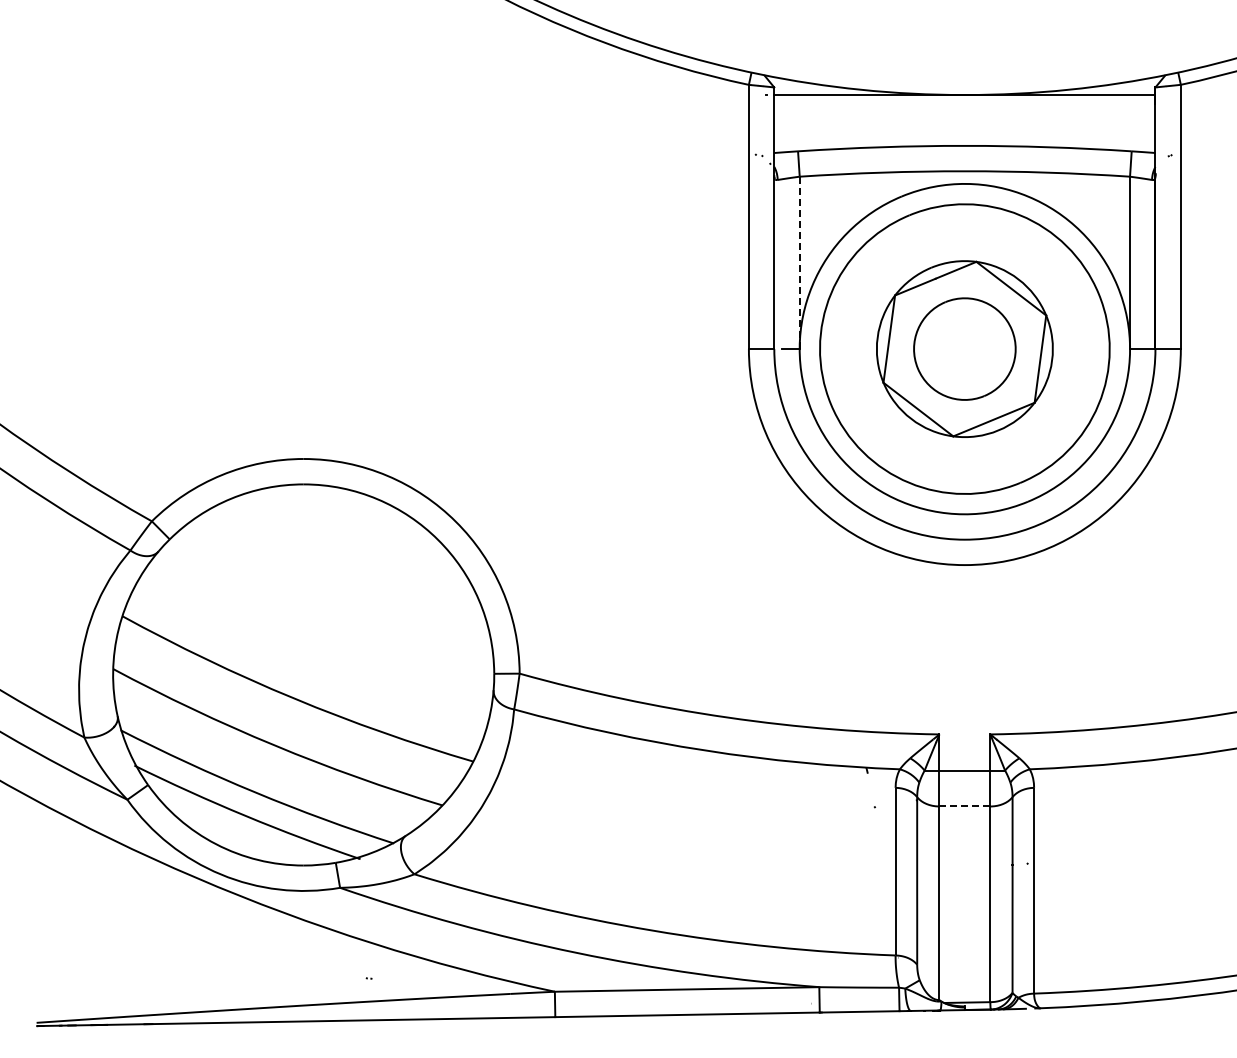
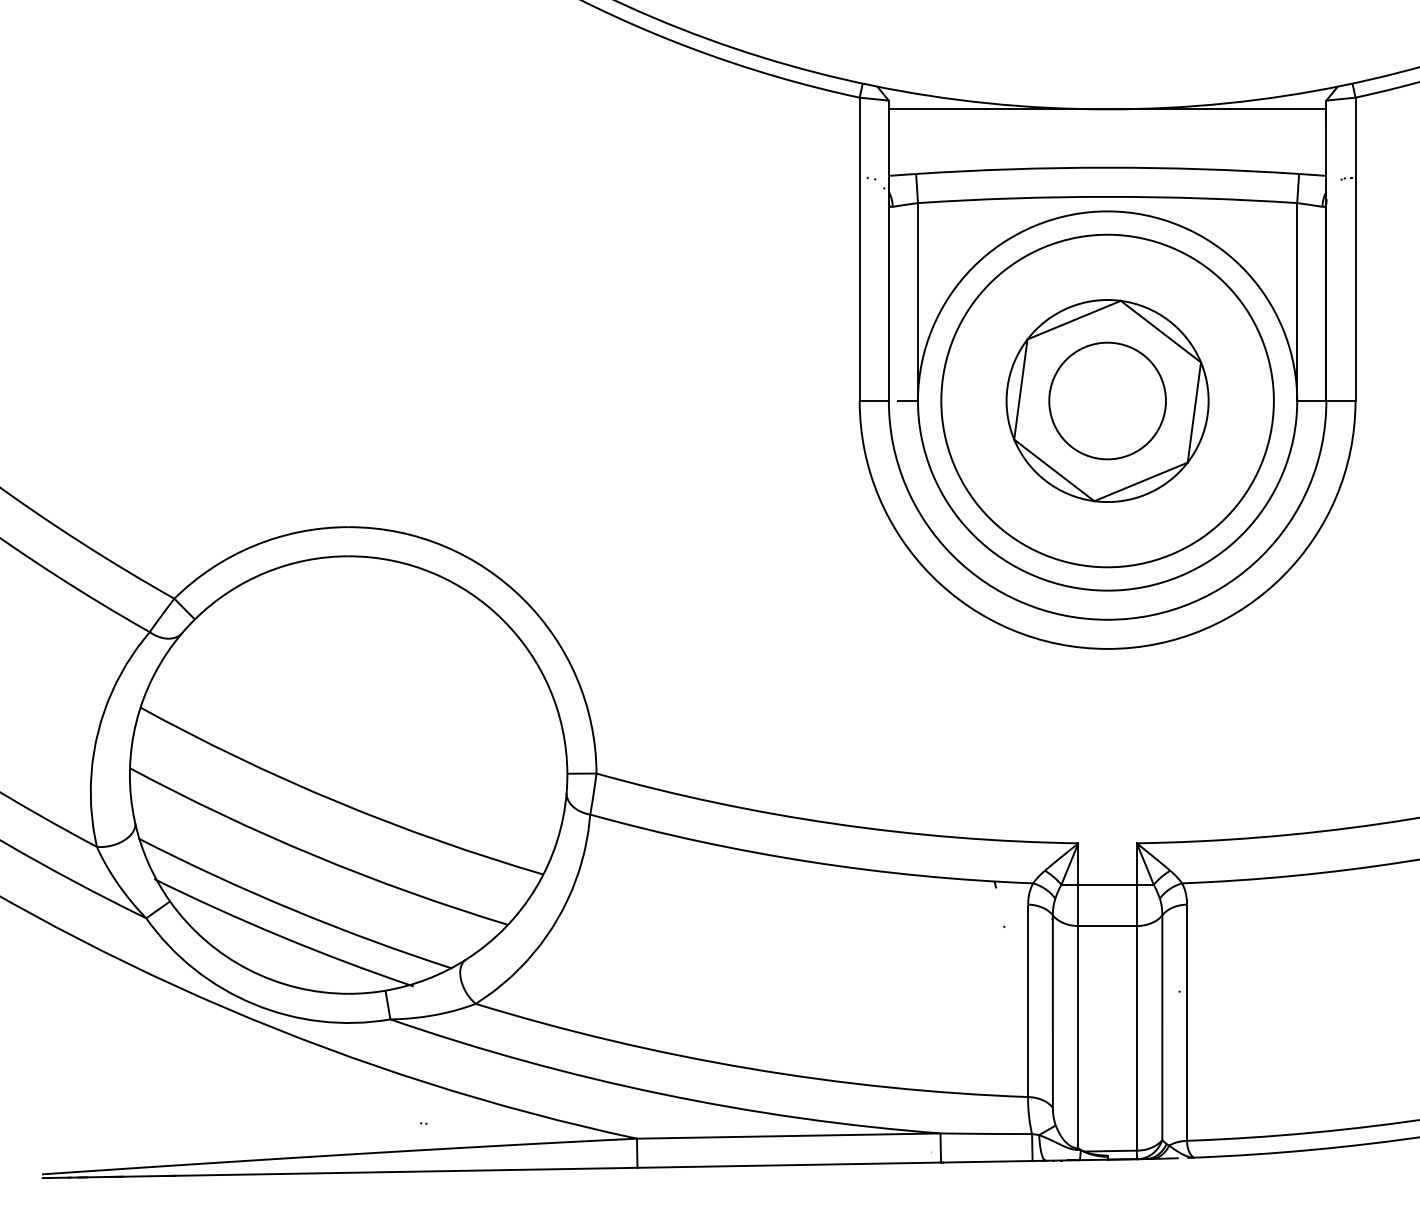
line: (799, 263) -> (917, 302), dashed -> solid
line: (965, 806) -> (1108, 926), dashed -> solid

